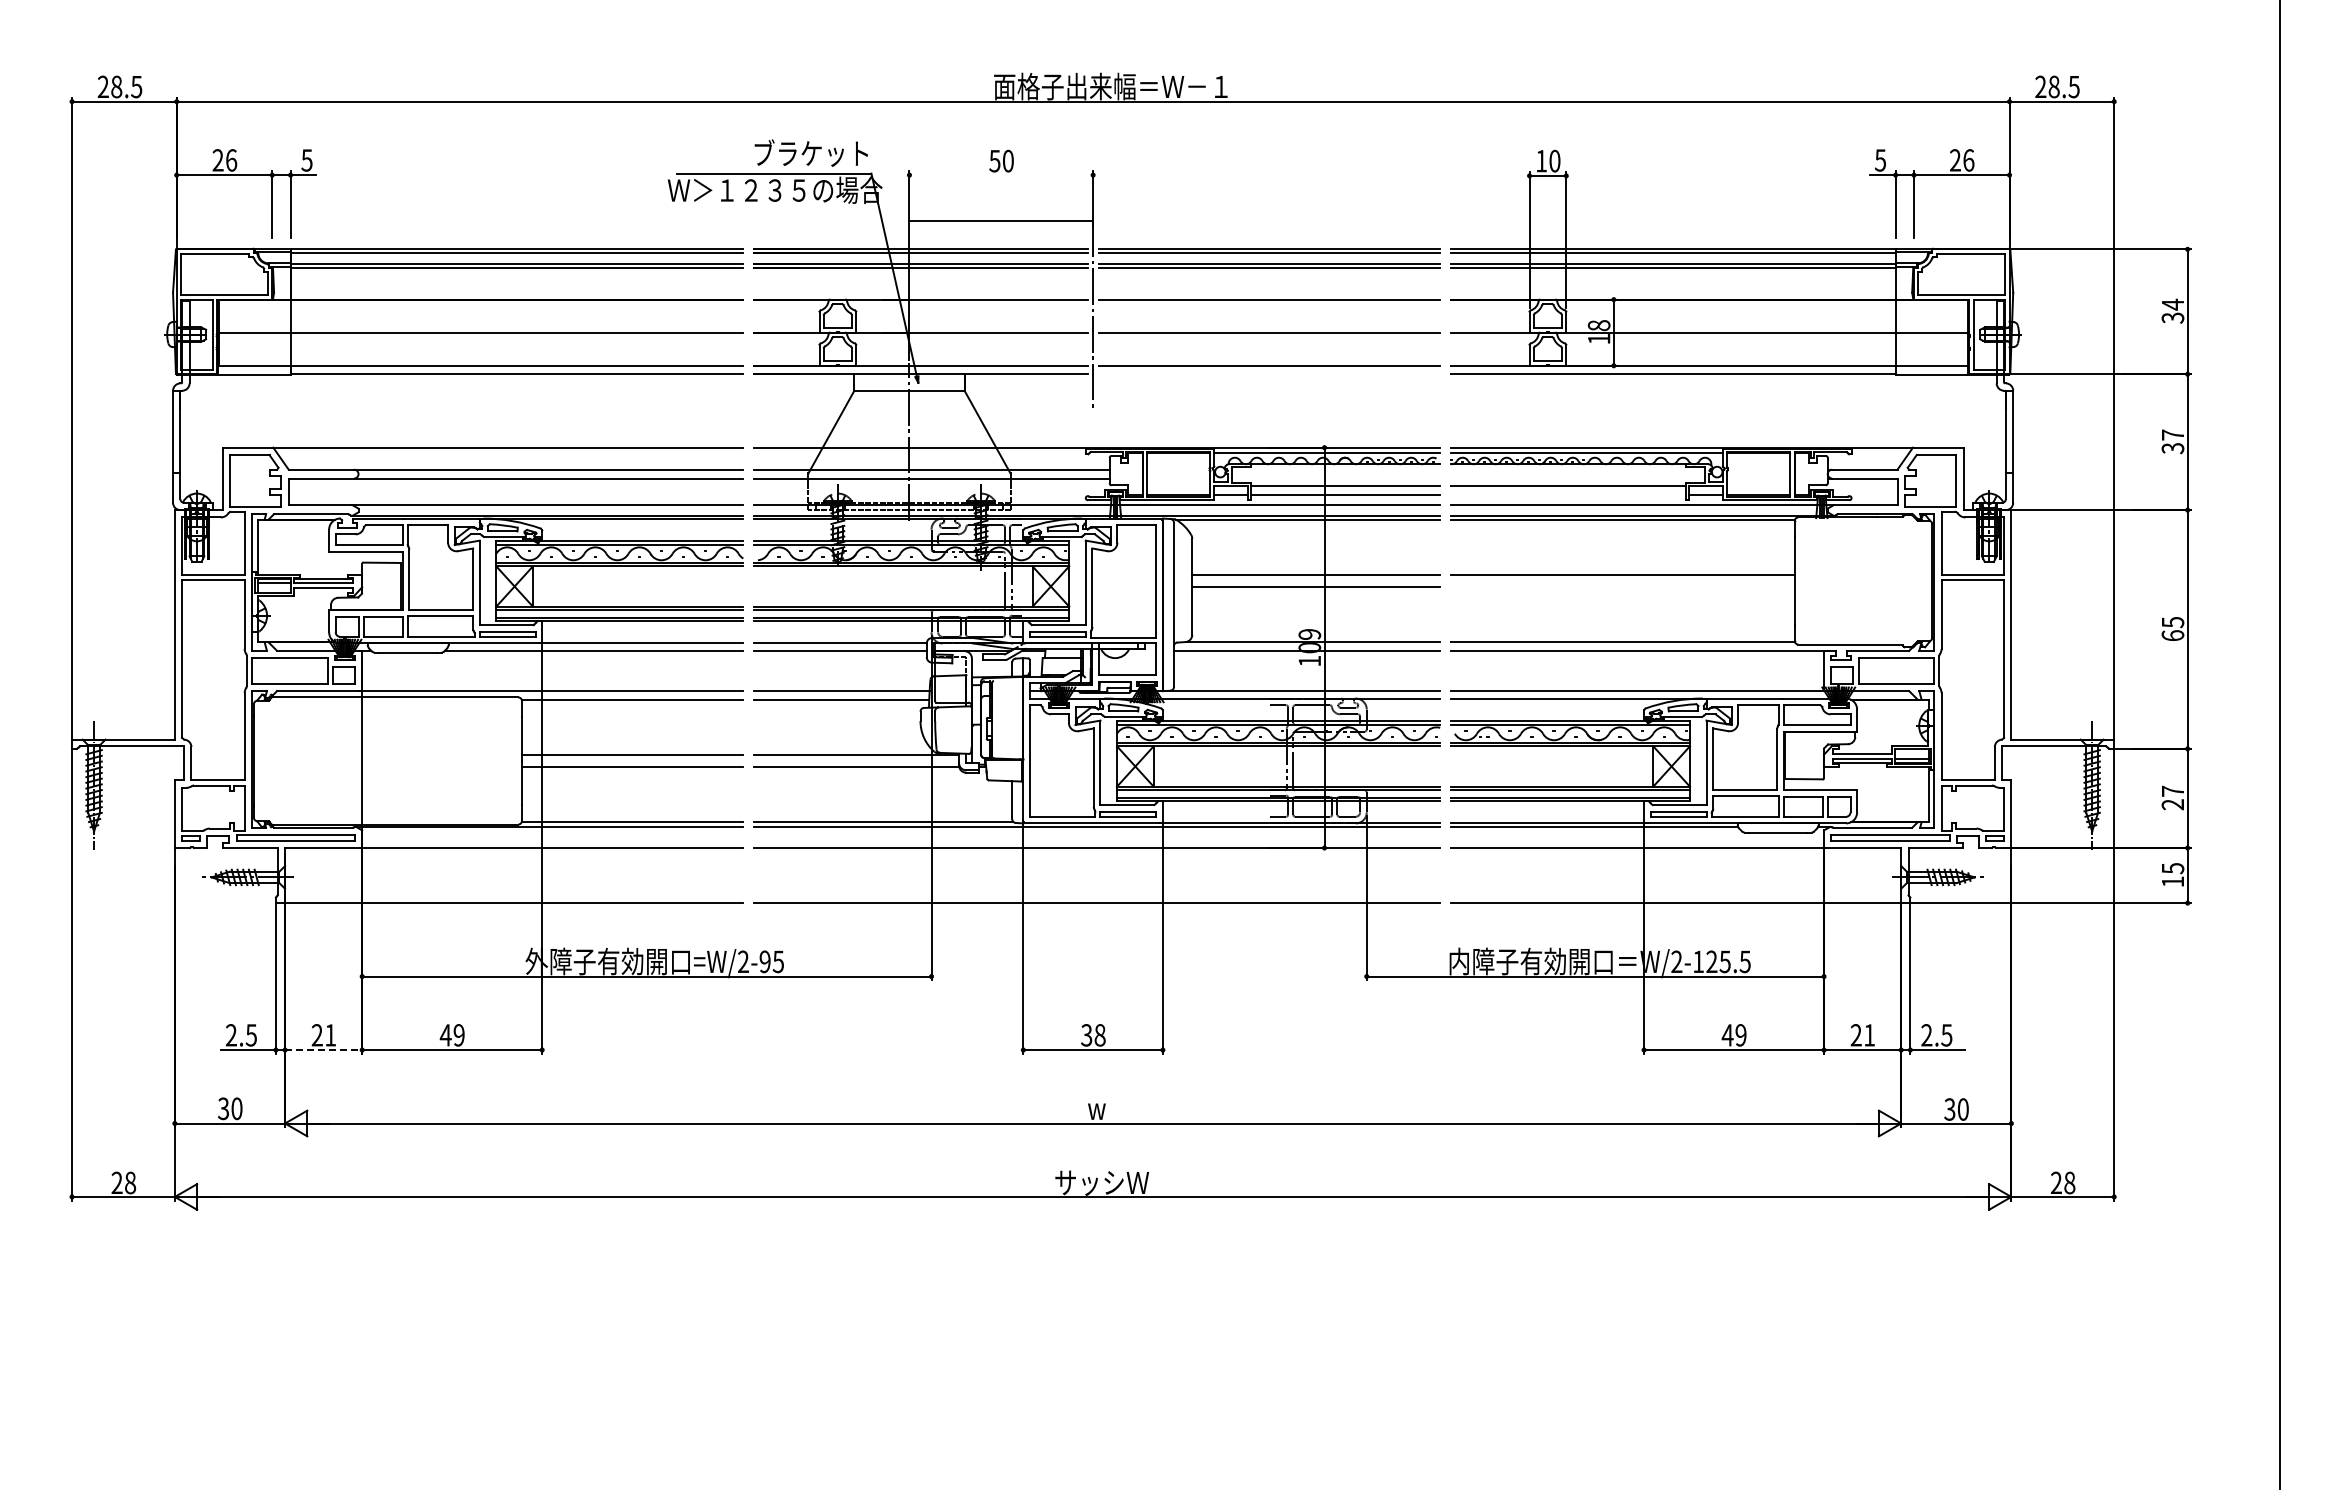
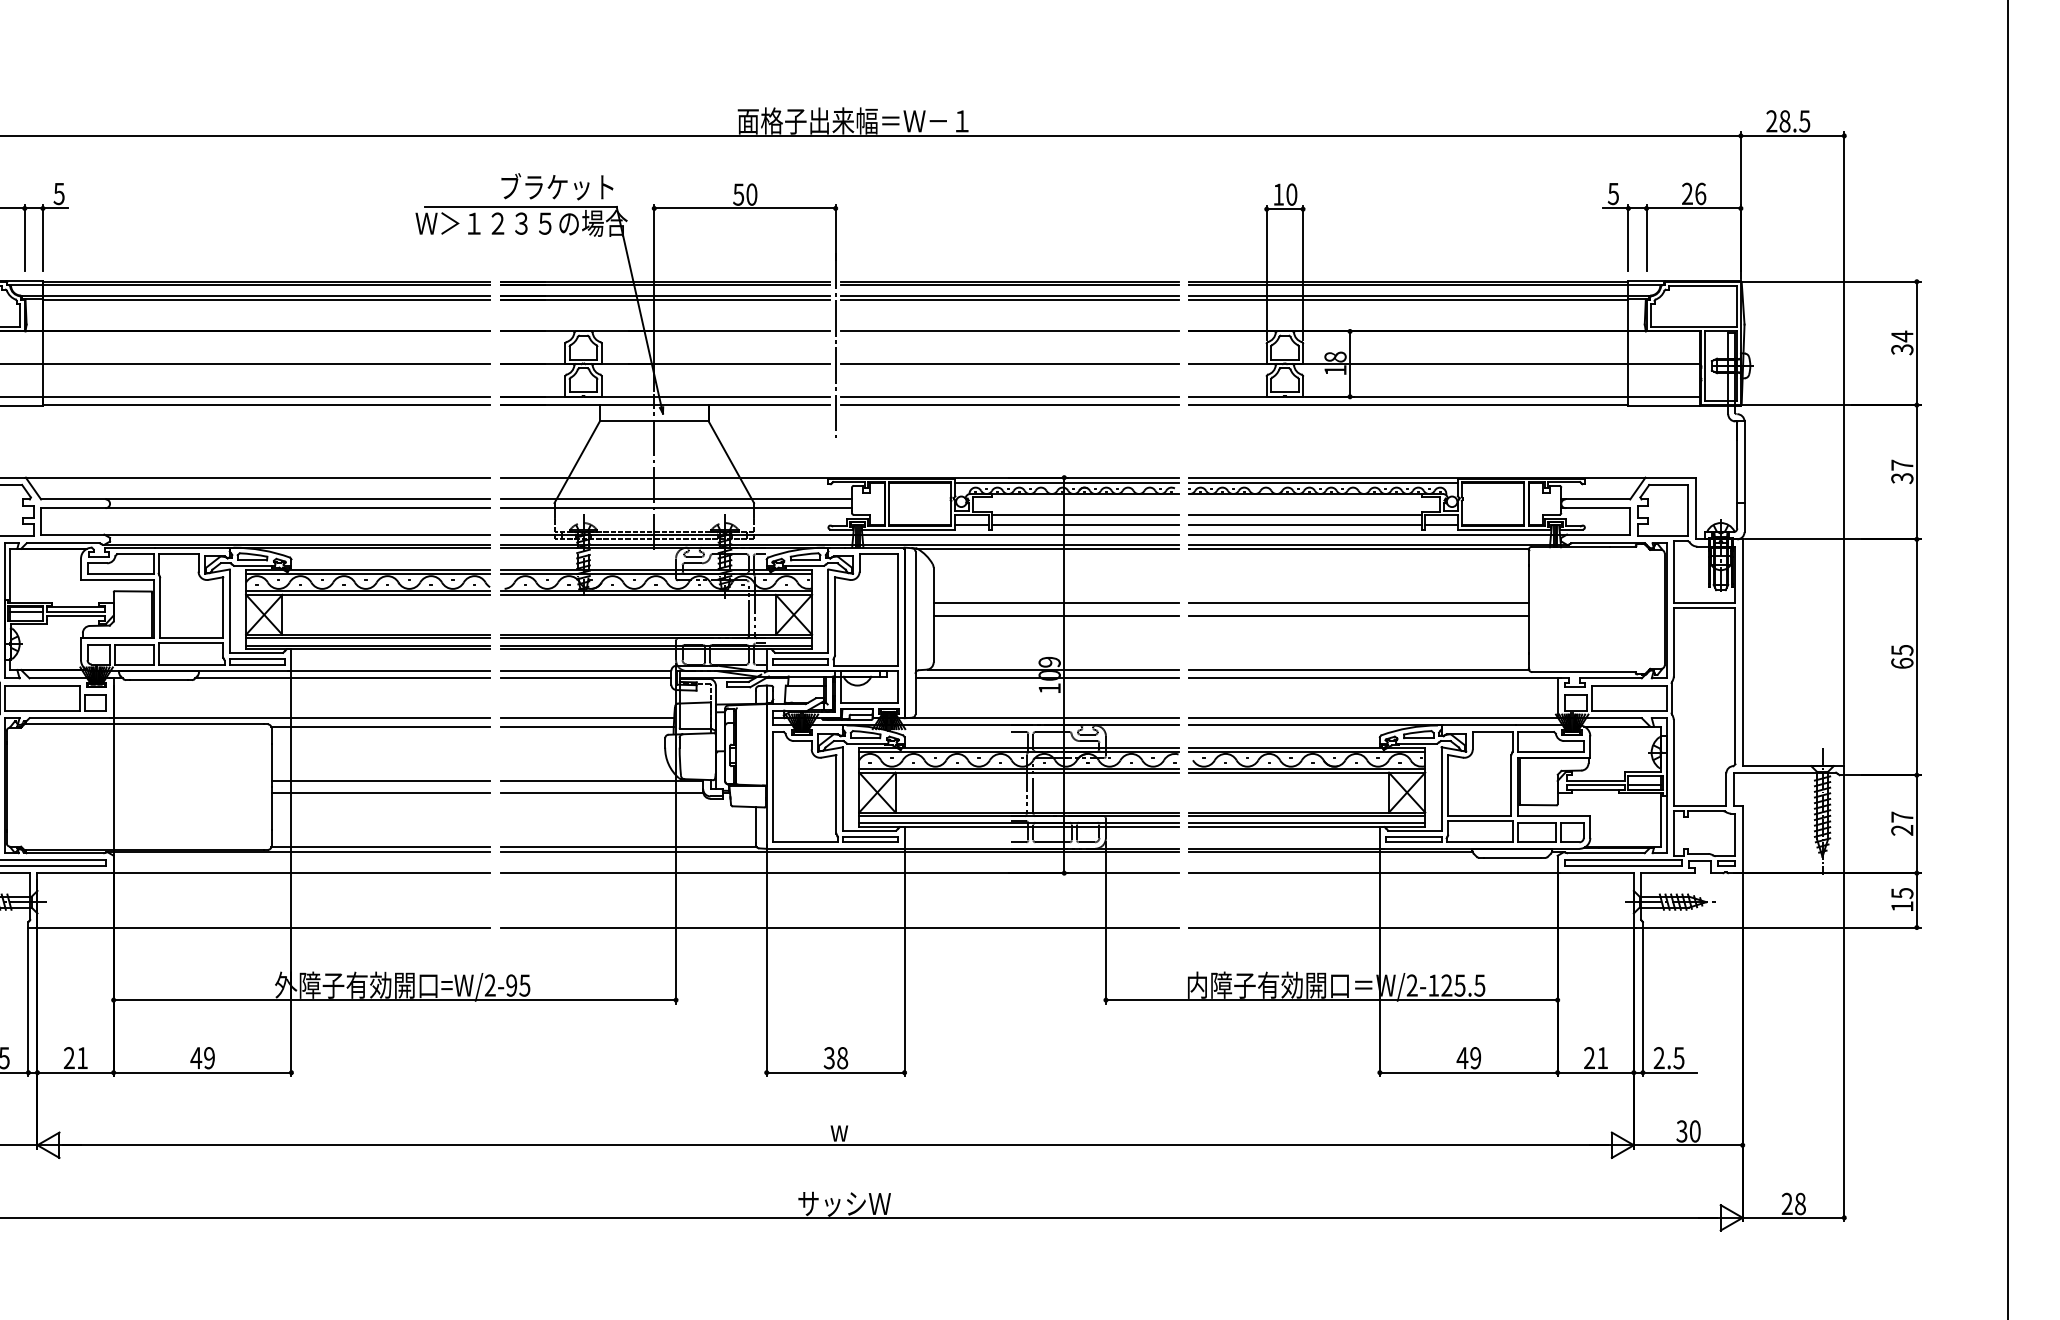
line: (1001, 221) -> (745, 208), moved
line: (1269, 374) -> (1009, 405), added
line: (1568, 495) -> (1305, 524), added
line: (1622, 587) -> (1358, 615), added
line: (323, 1050) -> (75, 1073), dashed -> solid

